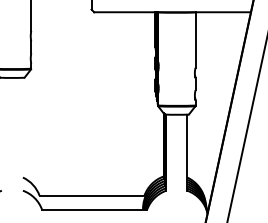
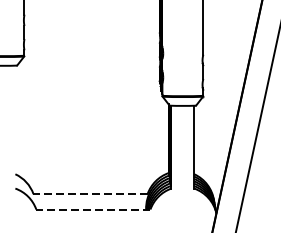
line: (91, 195) -> (90, 193), solid -> dashed
line: (94, 209) -> (93, 209), solid -> dashed

